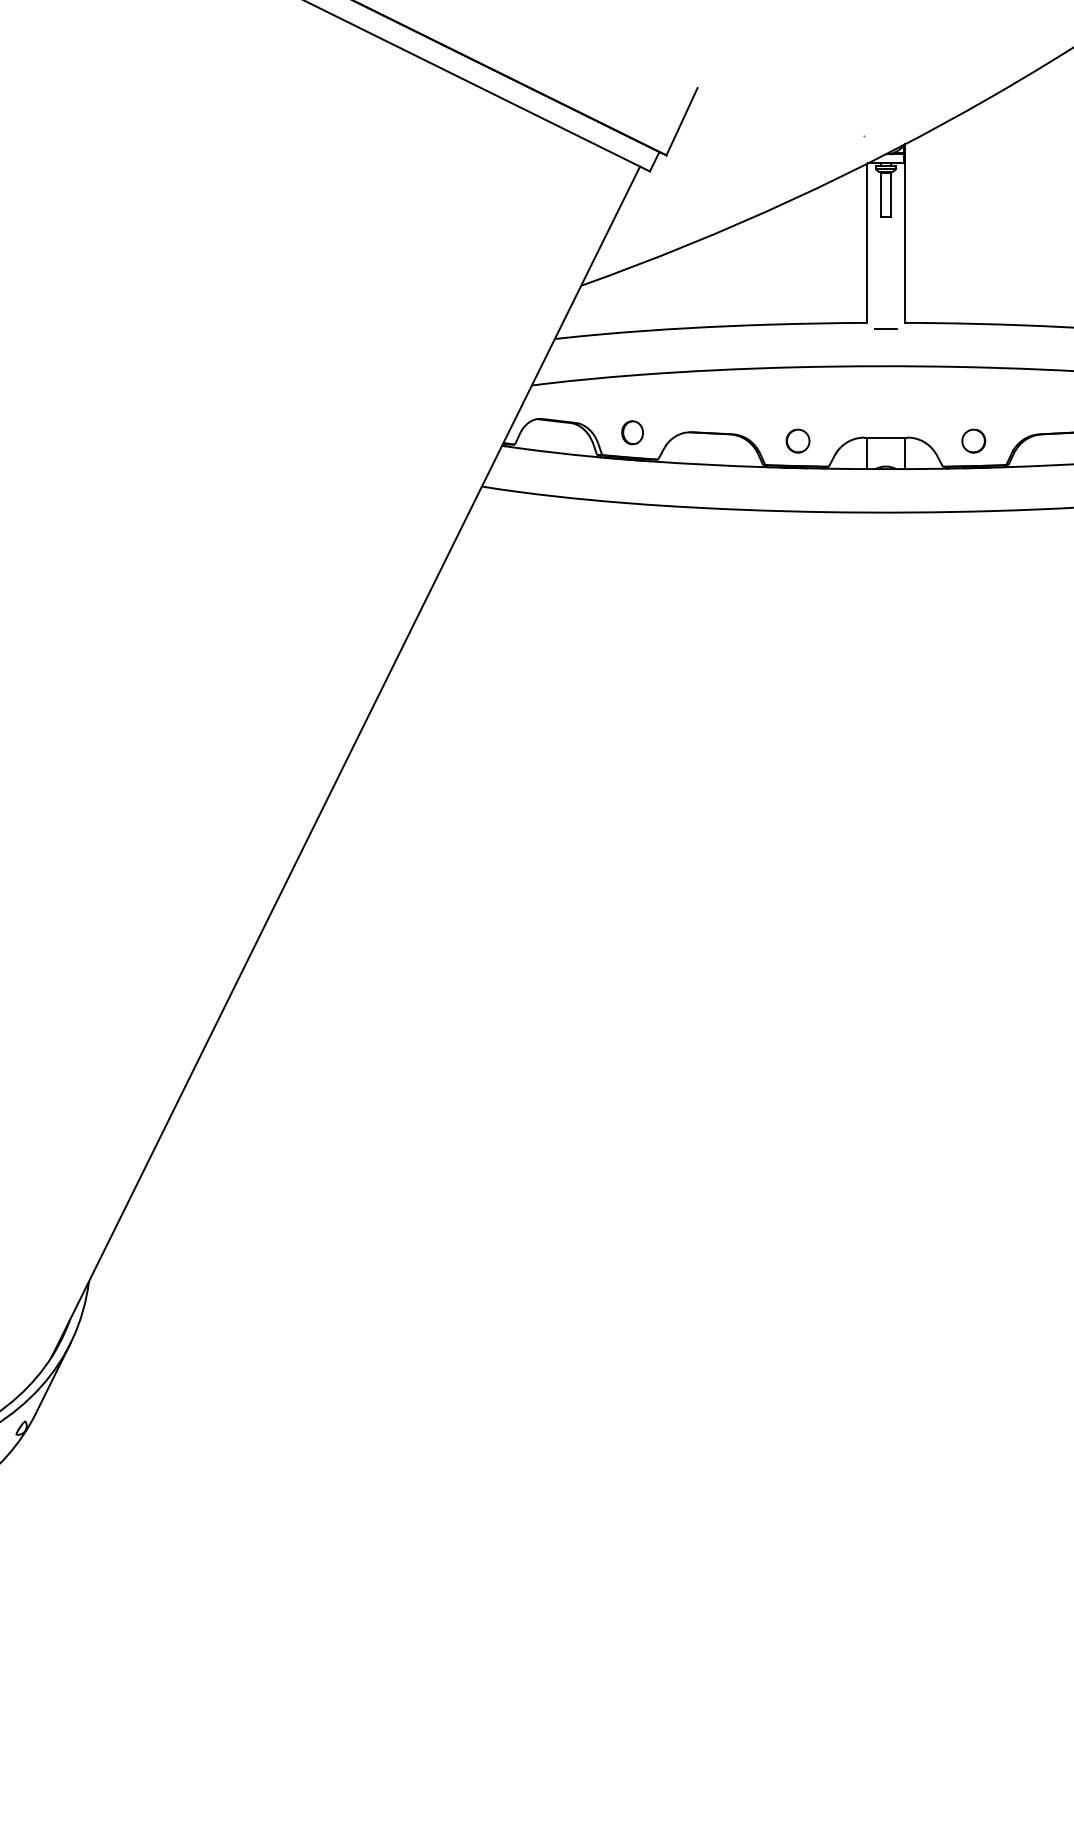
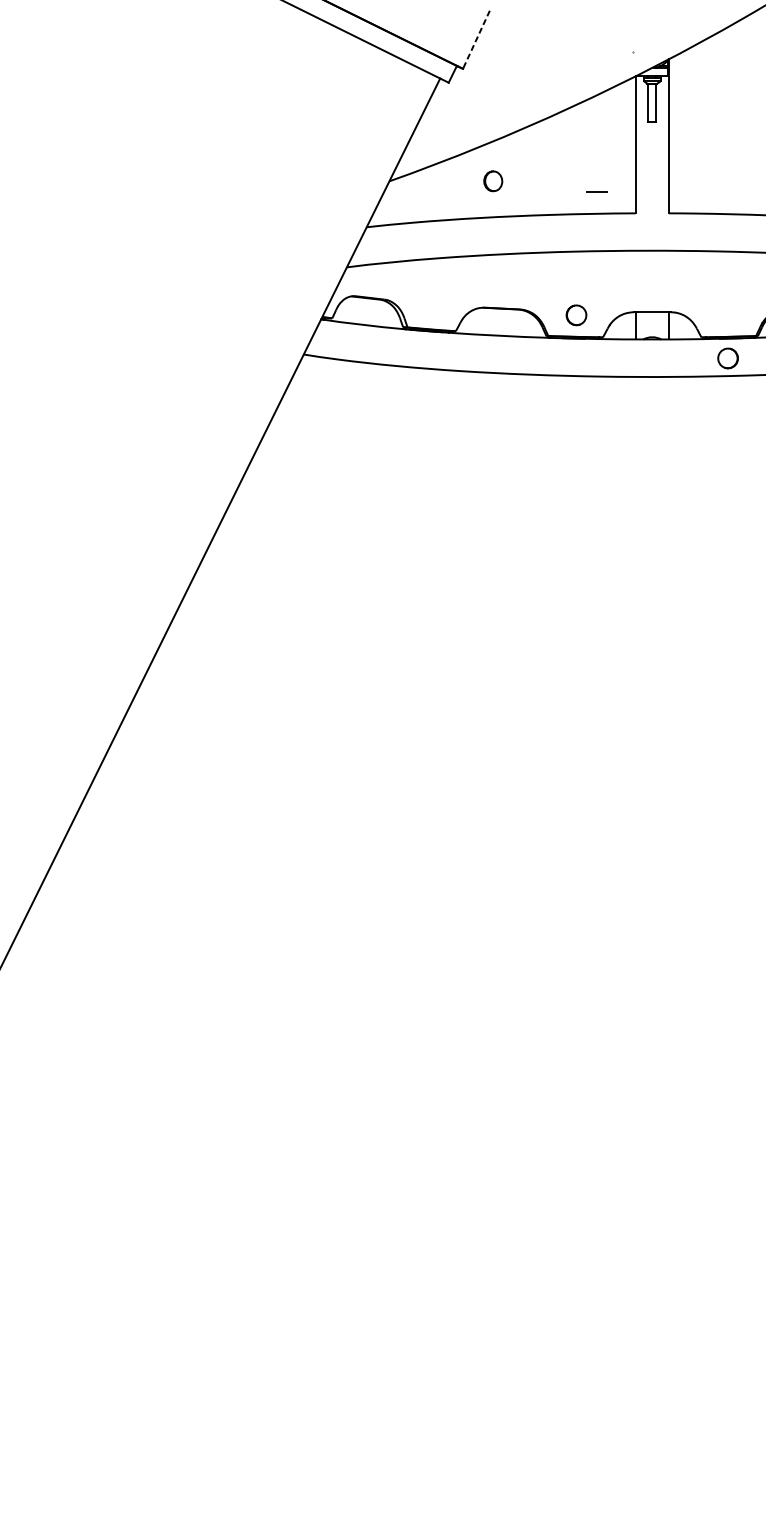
line: (681, 122) -> (475, 40), solid -> dashed
line: (885, 328) -> (596, 191), moved
part: (632, 432) -> (493, 181), moved
part: (973, 440) -> (727, 357), moved

